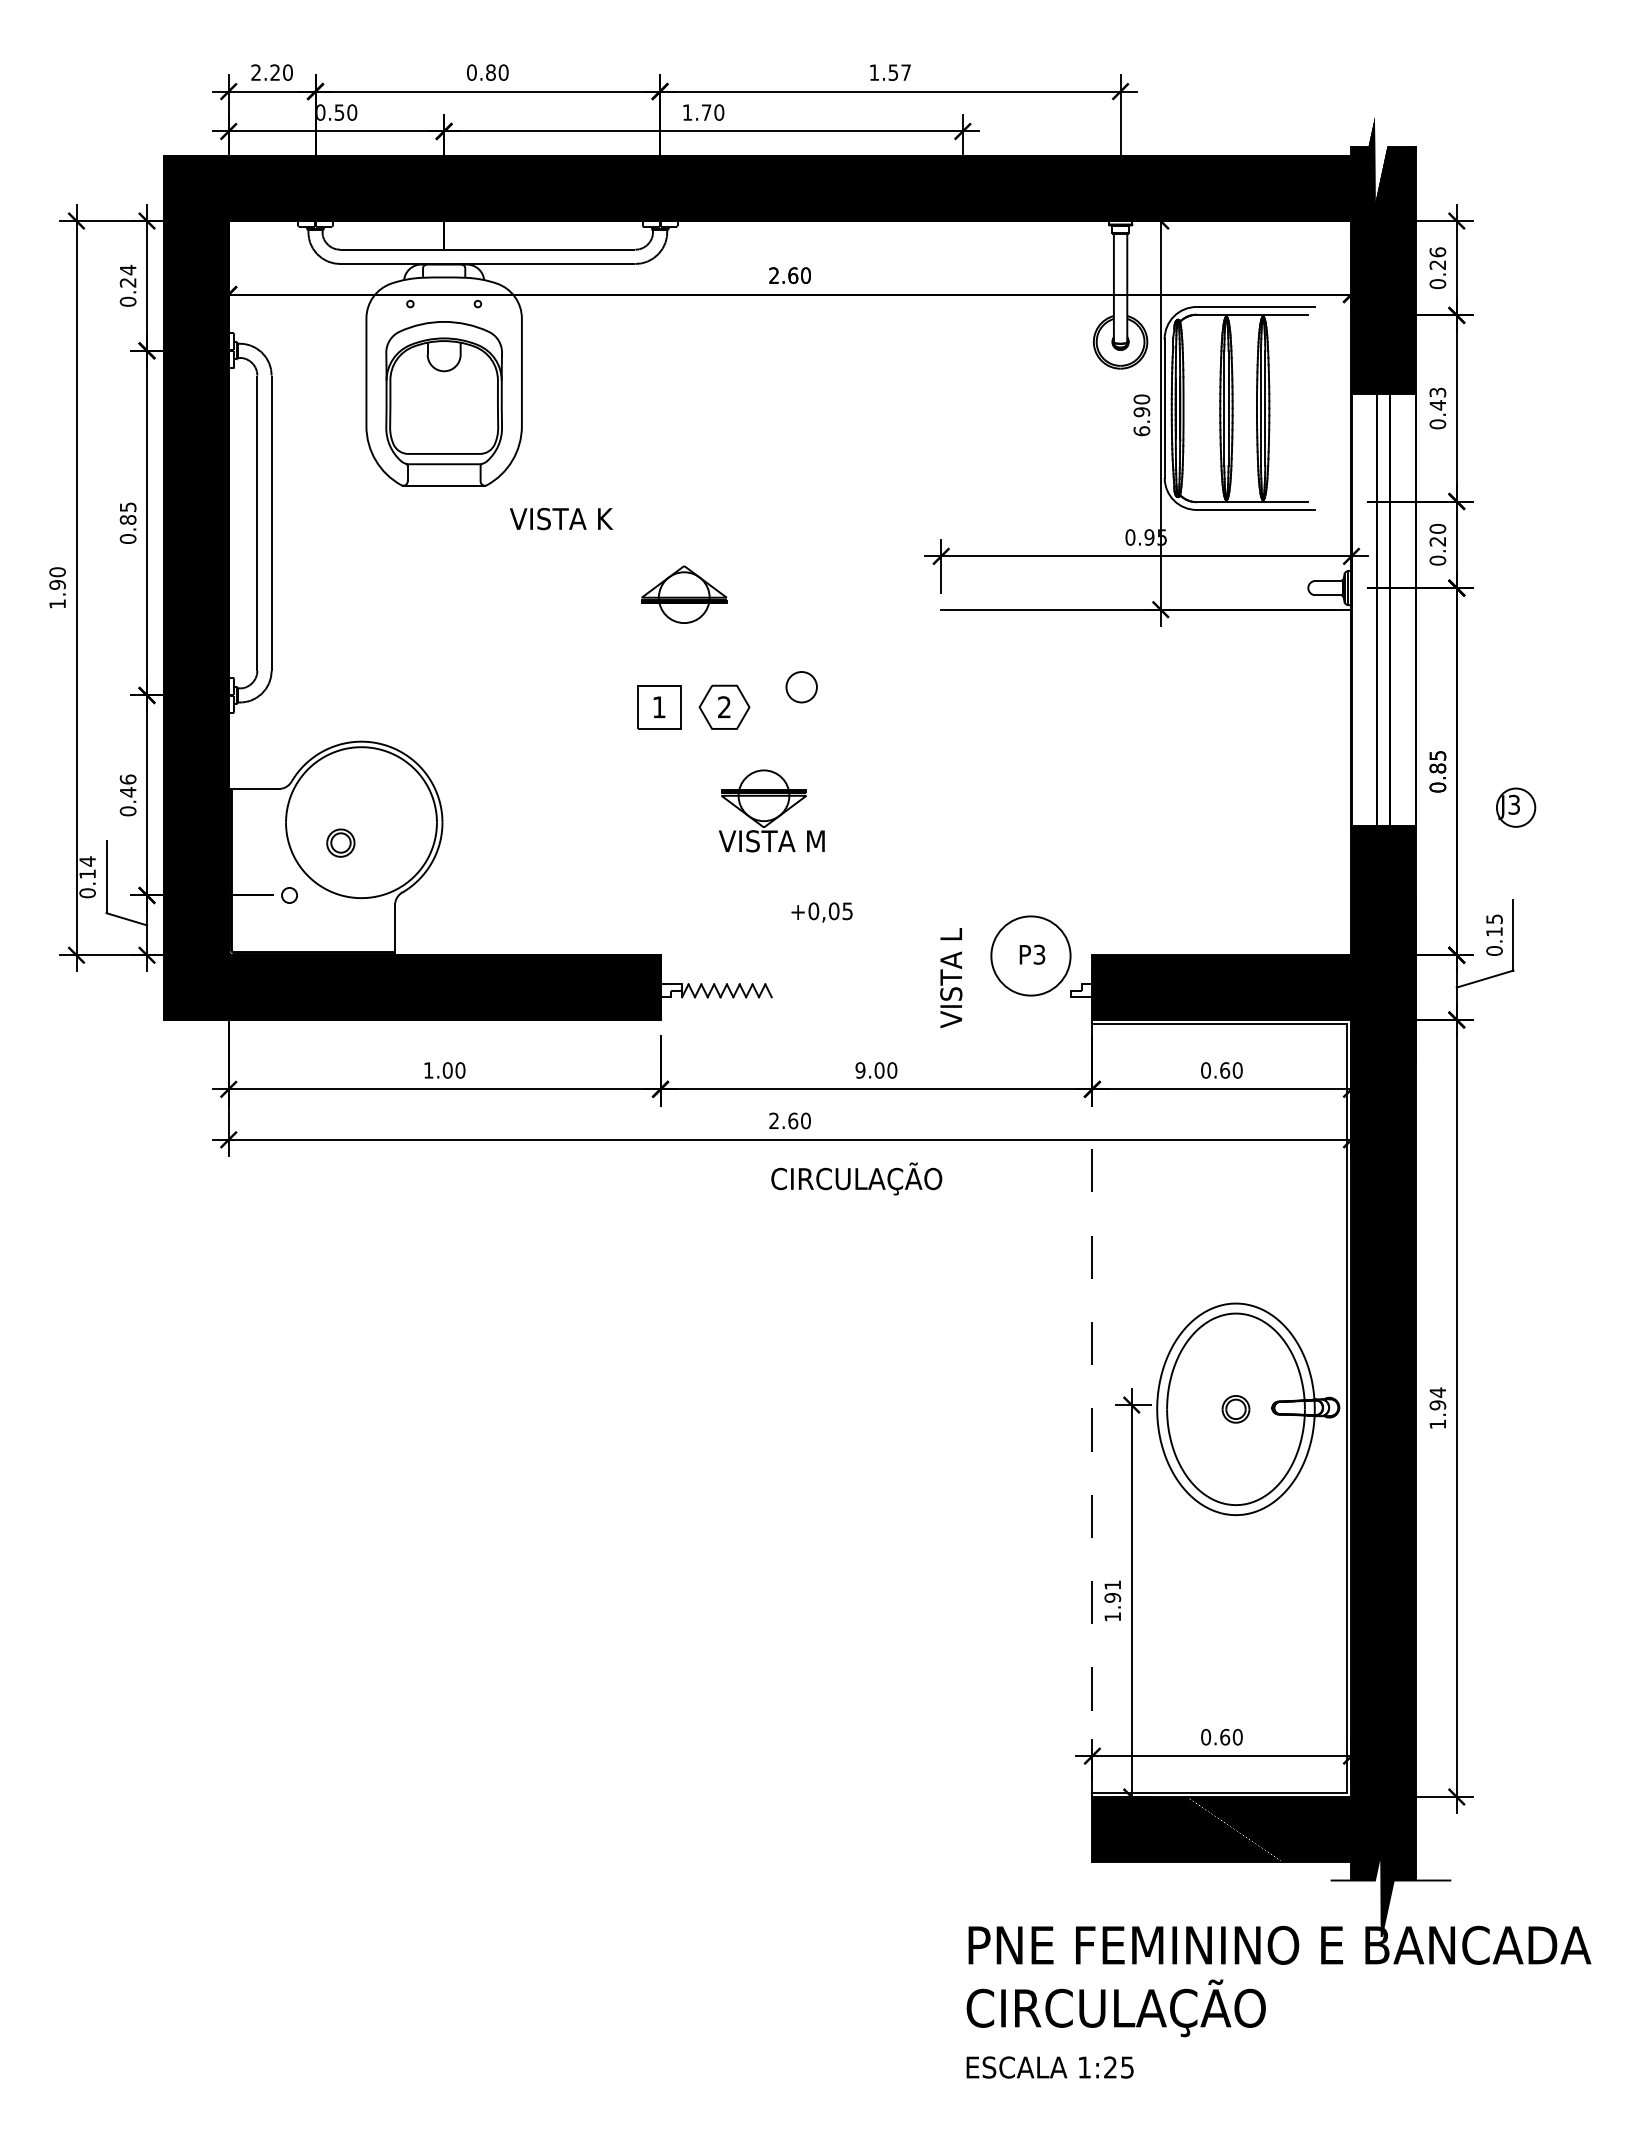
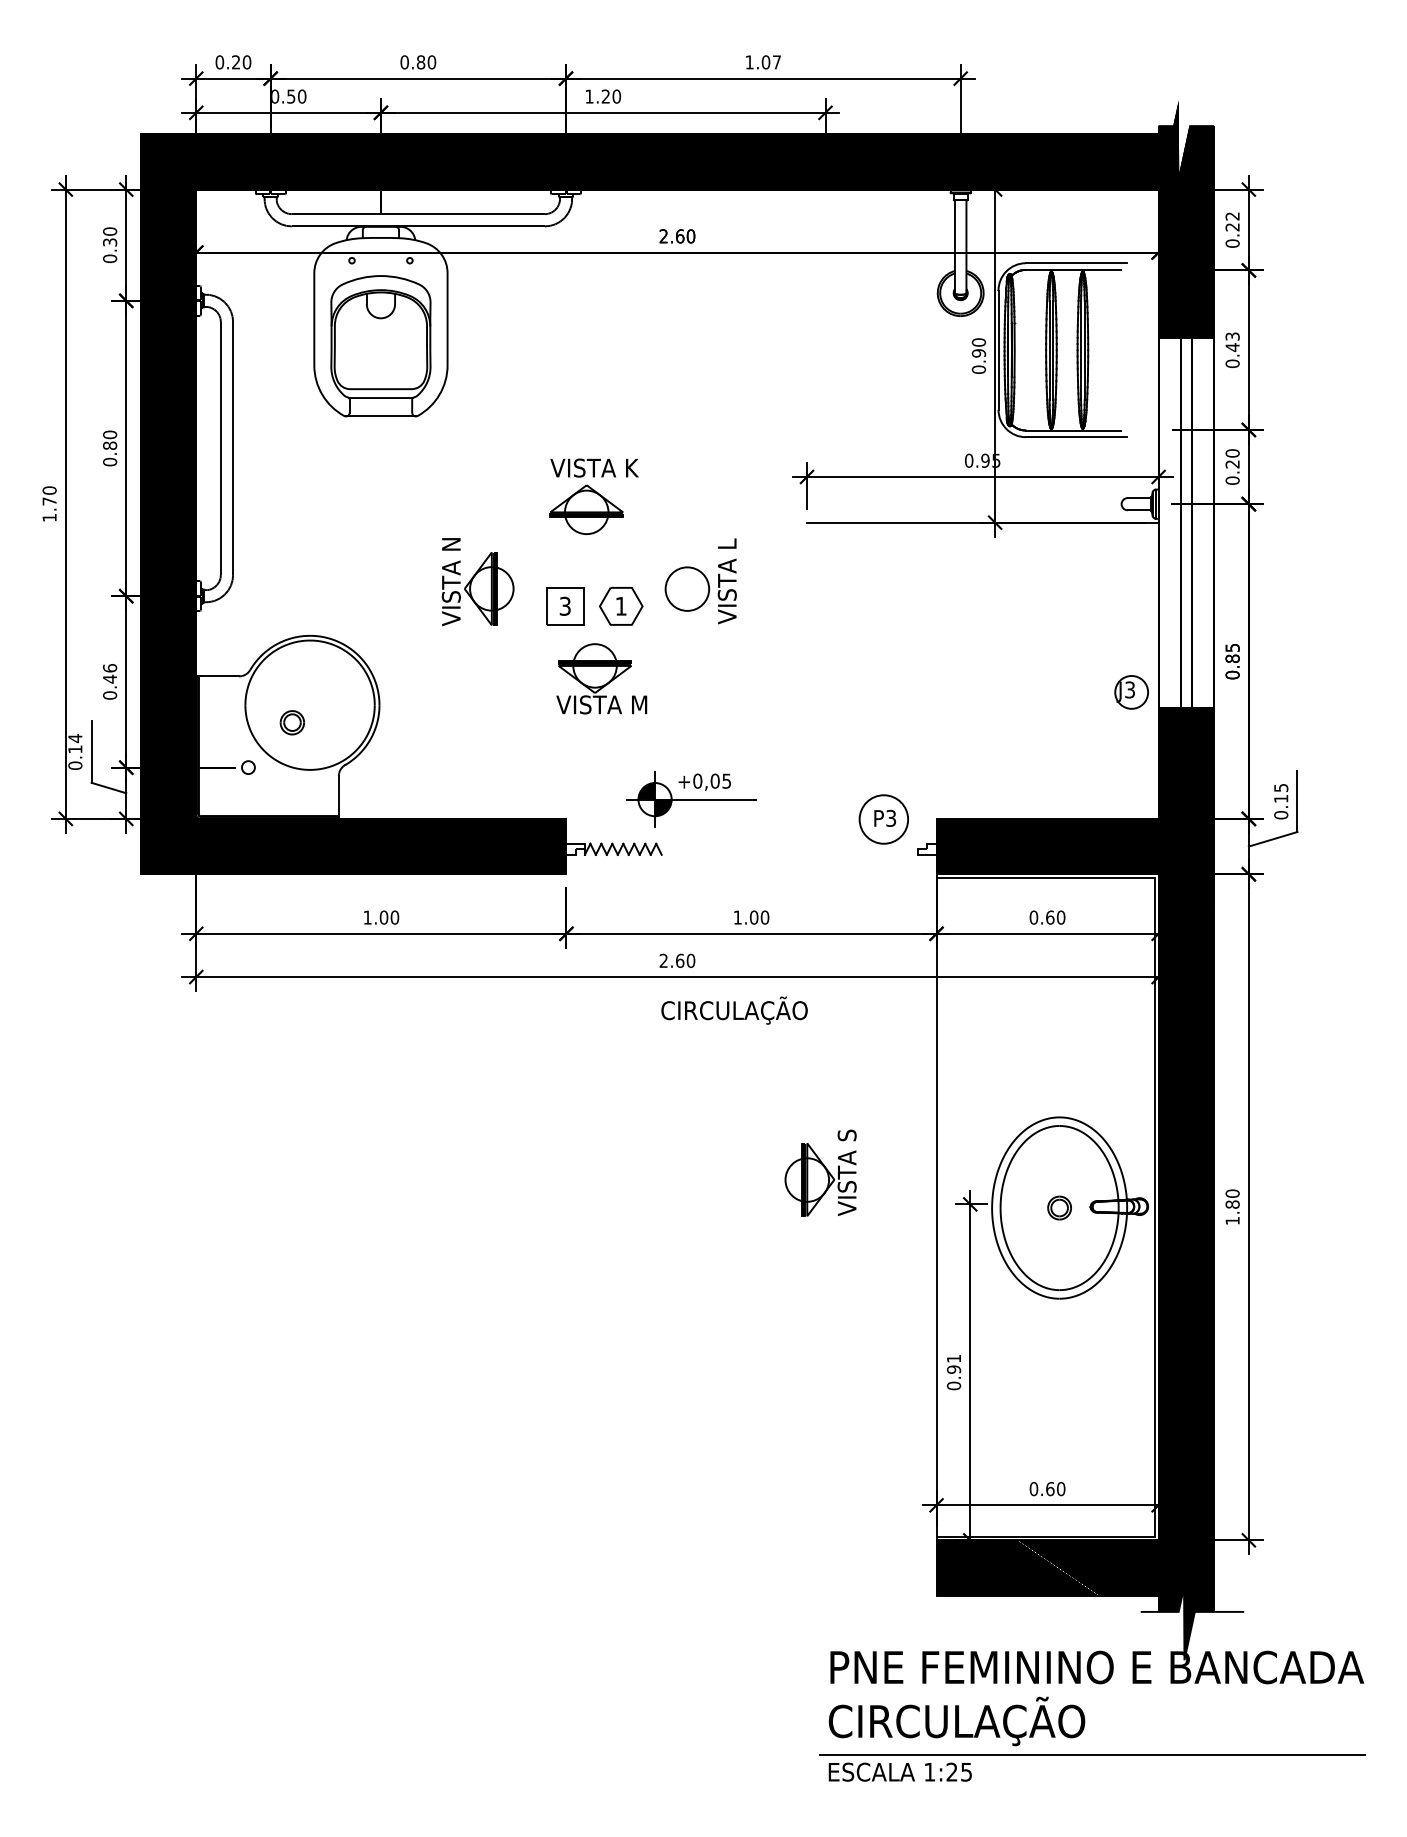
text: (256, 72) -> (220, 62), 2.20 -> 0.20
text: (893, 72) -> (766, 62), 1.57 -> 1.07
text: (706, 112) -> (605, 96), 1.70 -> 1.20
text: (1437, 252) -> (1232, 216), 0.26 -> 0.22
text: (127, 275) -> (109, 236), 0.24 -> 0.30
text: (1141, 431) -> (978, 369), 6.90 -> 0.90
text: (127, 507) -> (109, 435), 0.85 -> 0.80
text: (561, 518) -> (594, 467), moved
text: (57, 584) -> (49, 501), 1.90 -> 1.70
part: (557, 678) -> (478, 581), added
circle: (801, 686) -> (687, 588), size x1.67
text: (658, 707) -> (564, 606), 1 -> 3
text: (724, 707) -> (621, 606), 2 -> 1
part: (1516, 807) -> (1132, 692), moved
part: (771, 810) -> (601, 678), moved
part: (806, 932) -> (691, 799), added
circle: (1030, 955) -> (883, 819), size x0.71
text: (951, 978) -> (727, 581), moved
text: (860, 1070) -> (737, 917), 9.00 -> 1.00
part: (957, 1368) -> (820, 1173), added
text: (1437, 1398) -> (1232, 1198), 1.94 -> 1.80
line: (1092, 1408) -> (936, 1207), dashed -> solid
text: (1112, 1616) -> (953, 1385), 1.91 -> 0.91
line: (1273, 2046) -> (1091, 1754), added

